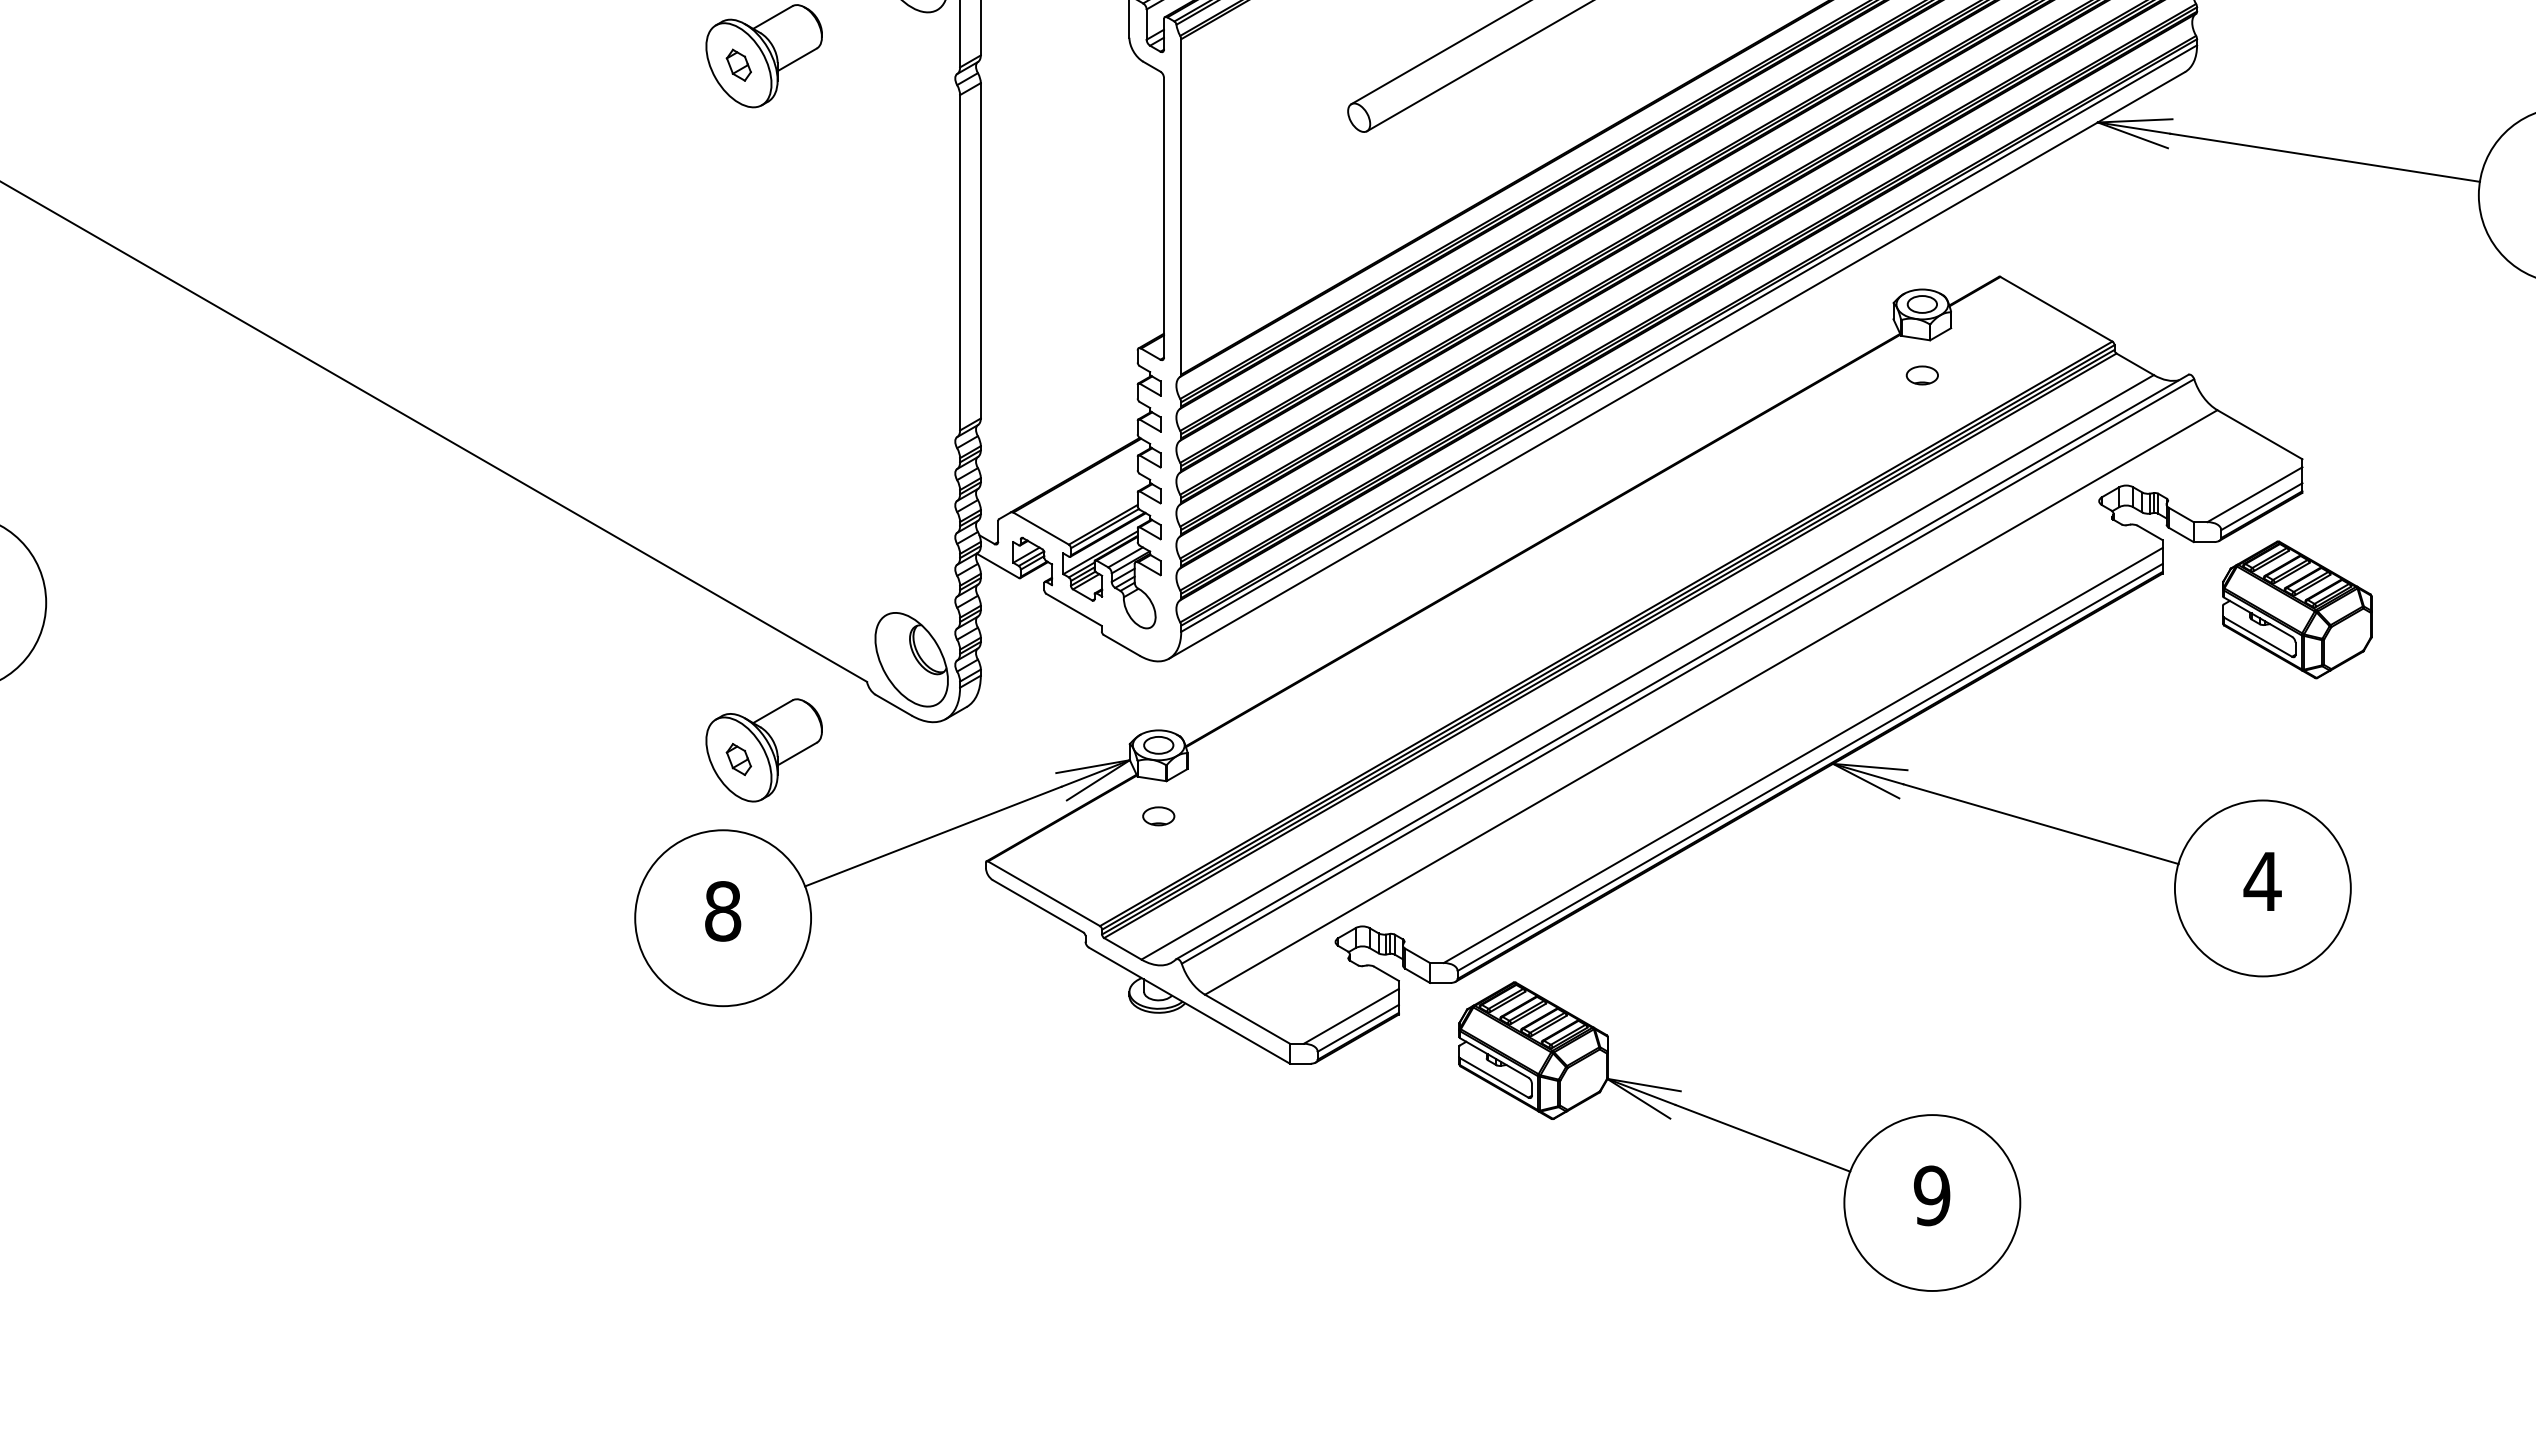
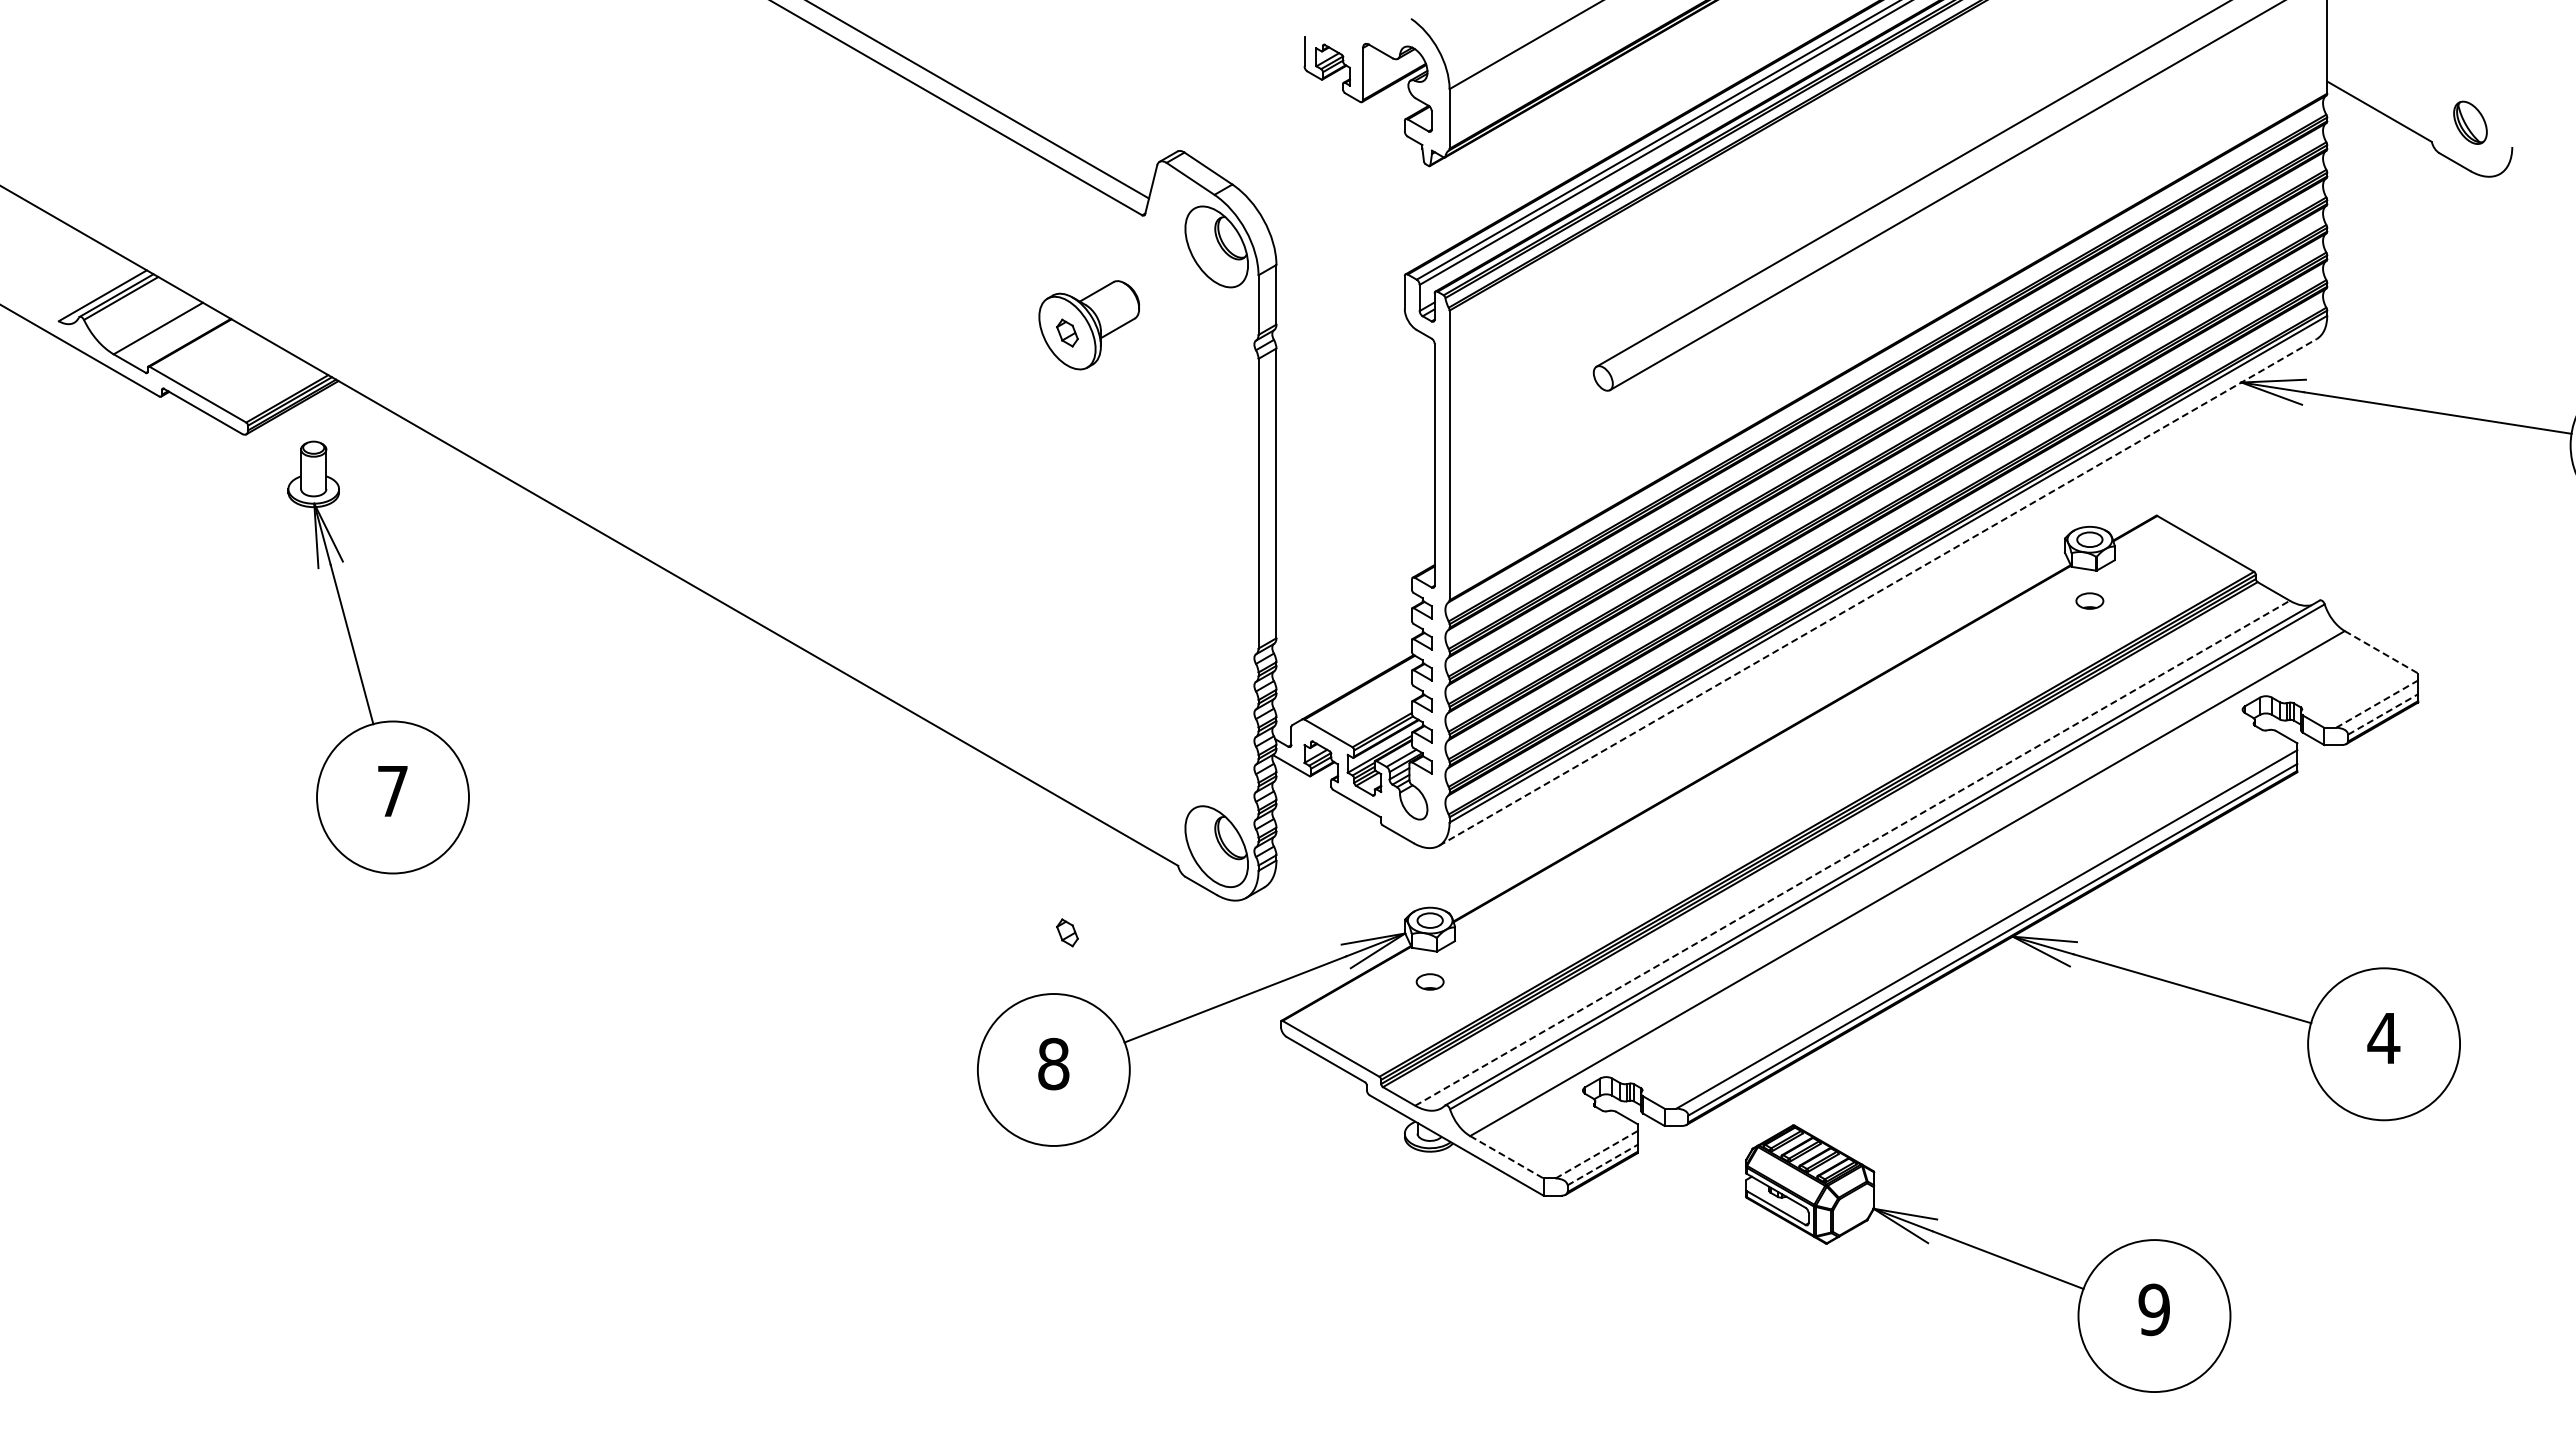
line: (1676, 365) -> (1877, 592), solid -> dashed
line: (2259, 434) -> (2381, 652), solid -> dashed
line: (2255, 494) -> (2377, 703), solid -> dashed
line: (2262, 506) -> (2383, 714), solid -> dashed
part: (2296, 609) -> (2413, 803), removed
line: (1647, 667) -> (1852, 853), solid -> dashed
part: (764, 750) -> (1089, 925), removed
line: (1352, 1016) -> (1597, 1154), solid -> dashed
line: (1248, 1019) -> (1507, 1157), solid -> dashed
line: (1358, 1028) -> (1602, 1165), solid -> dashed
part: (1740, 1136) -> (1988, 1258), moved

